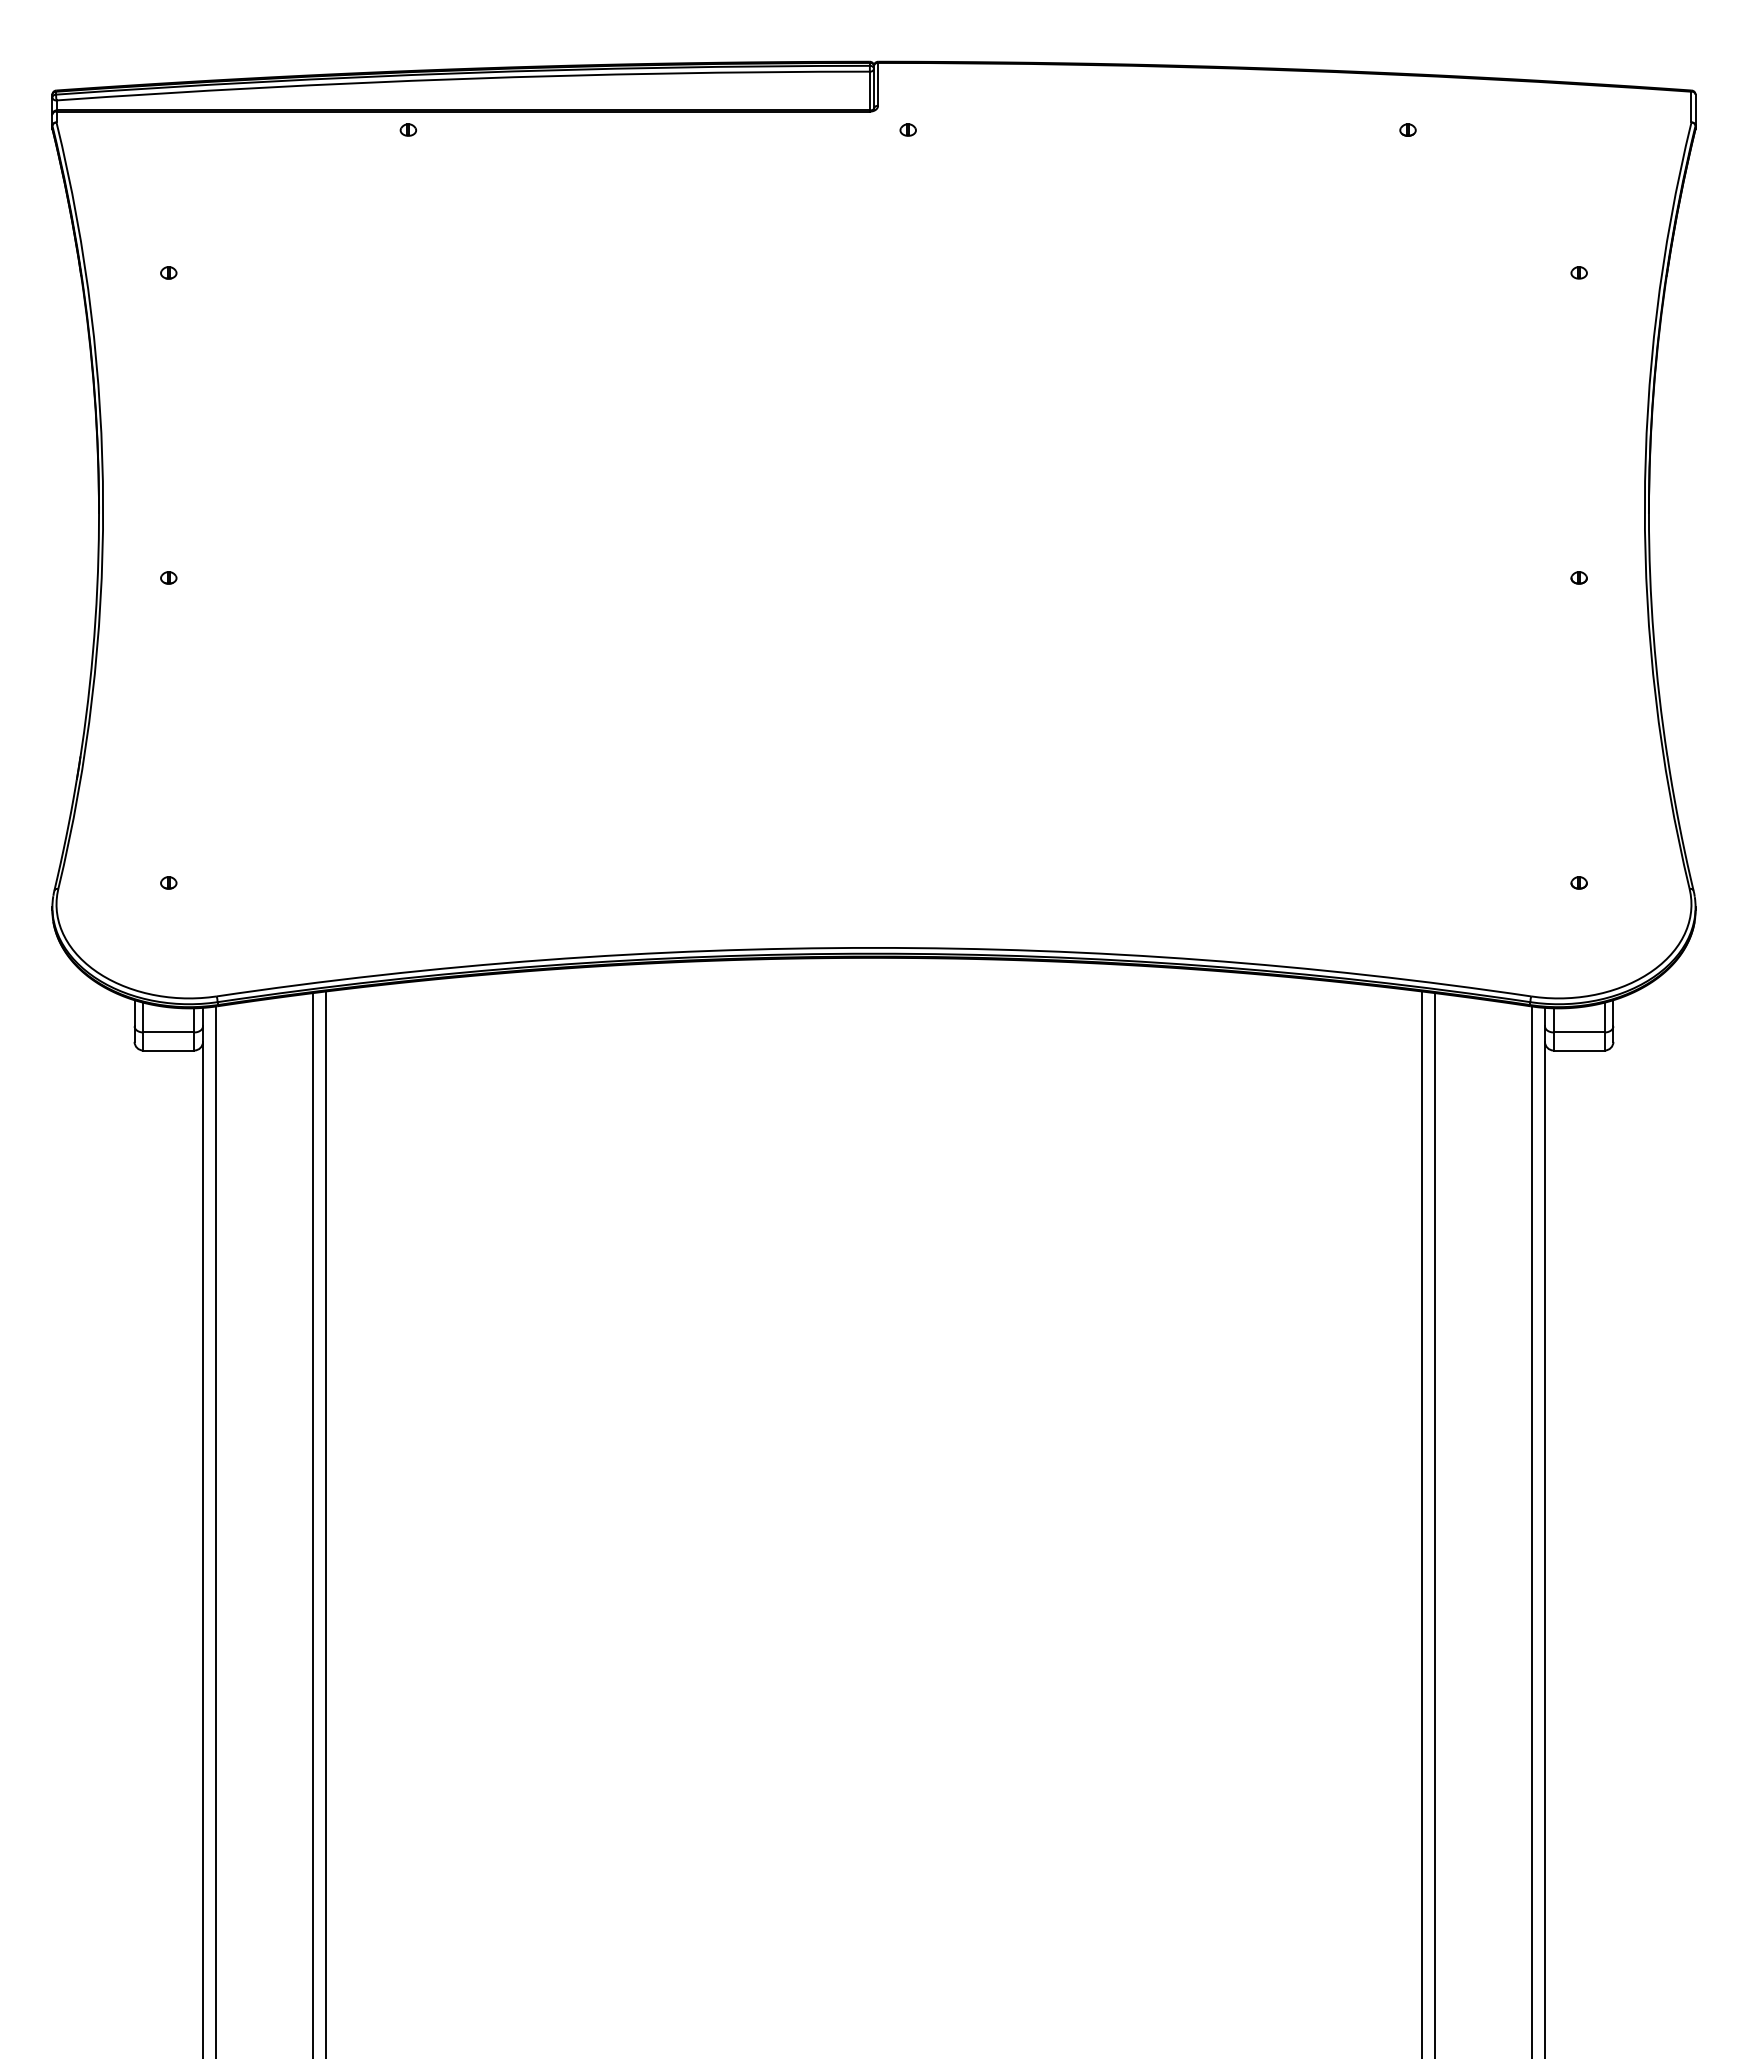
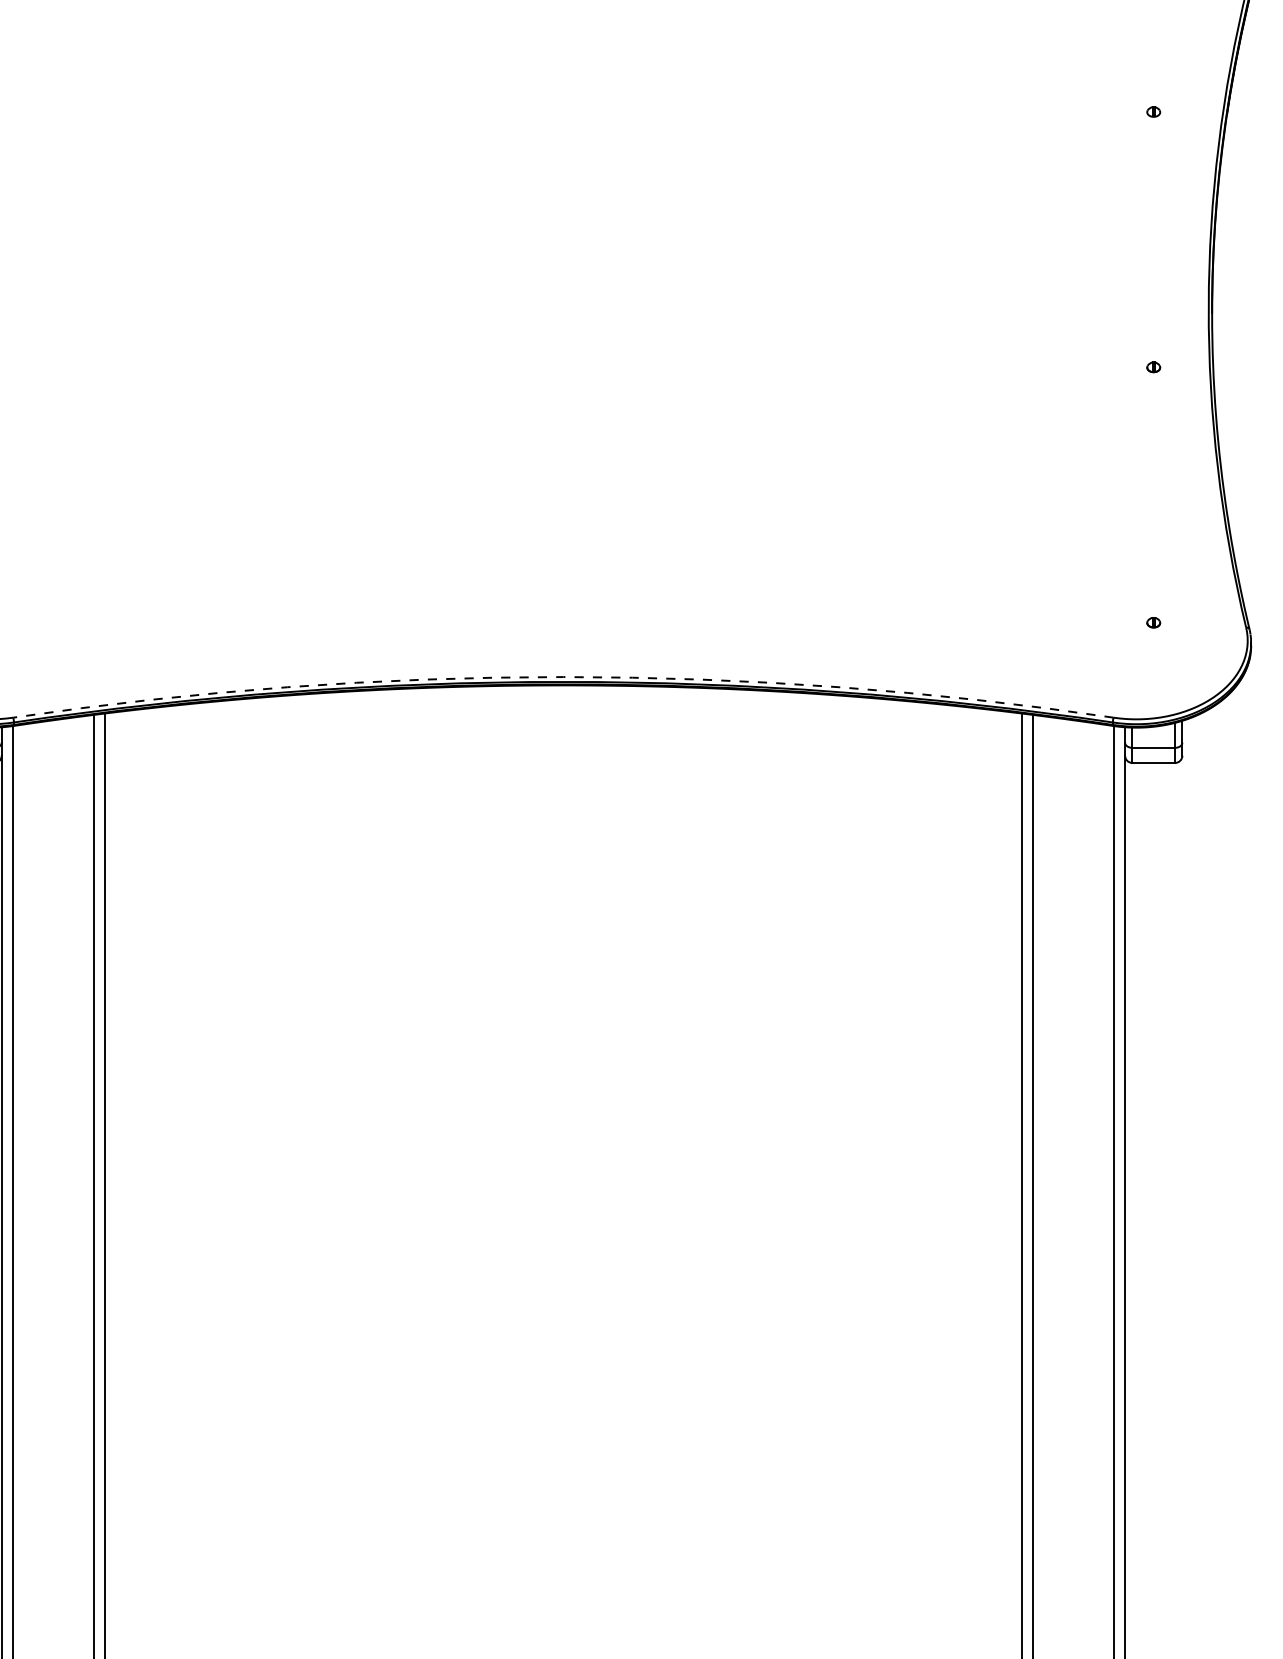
arc: (873, 947) -> (562, 676), solid -> dashed

